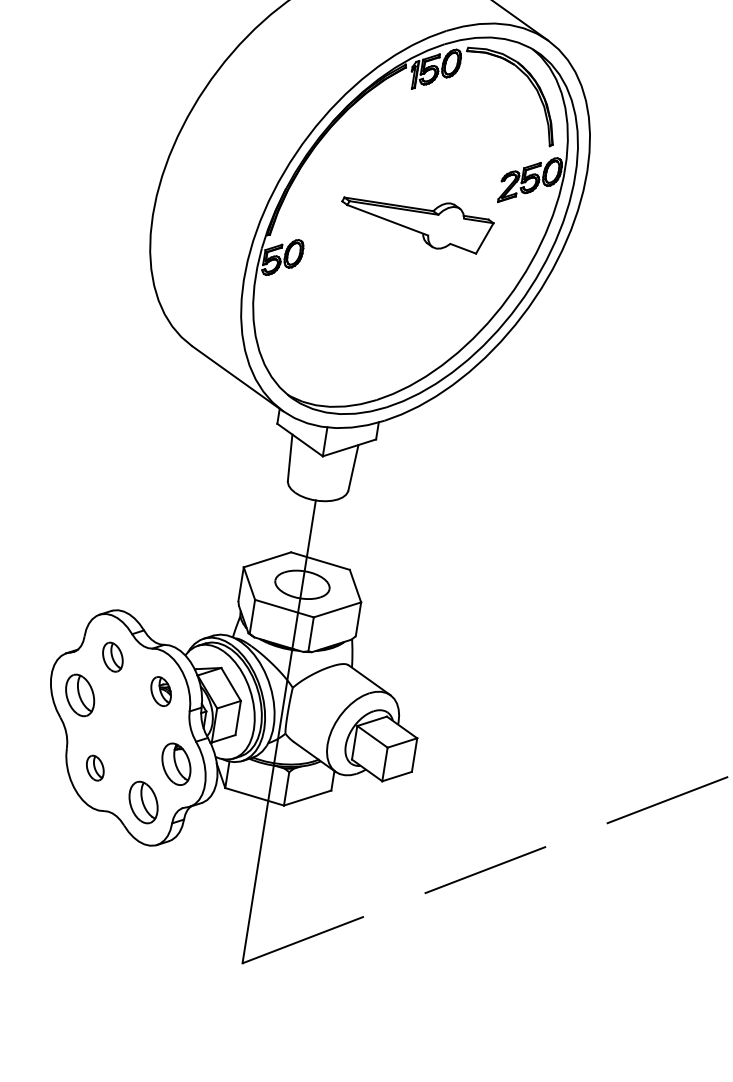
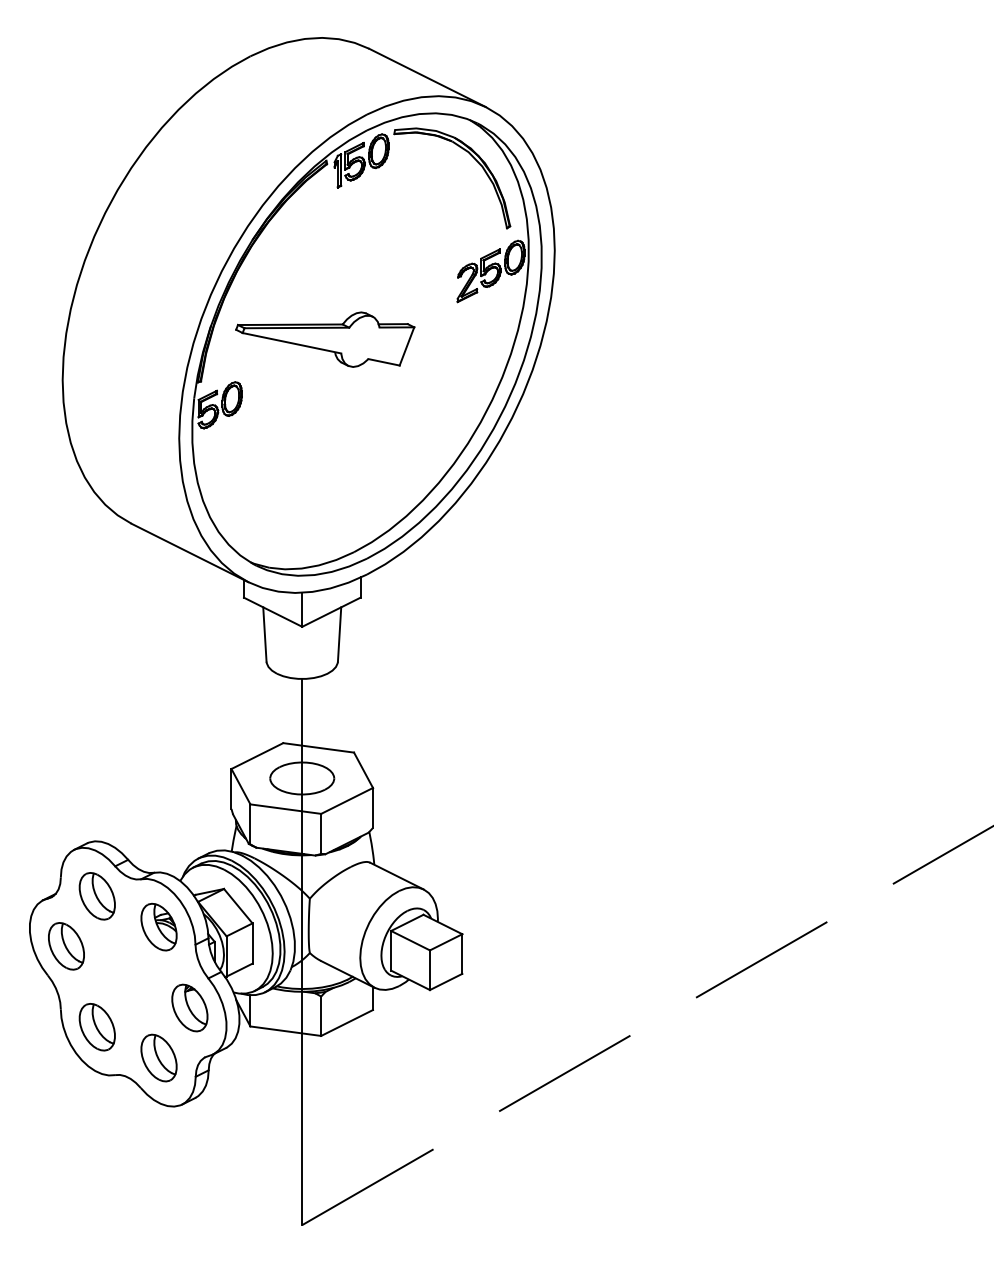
part: (416, 221) -> (325, 339), moved
part: (112, 657) -> (96, 896), size x1.43
part: (160, 690) -> (158, 926), size x1.43
part: (94, 768) -> (96, 1027), size x1.67

